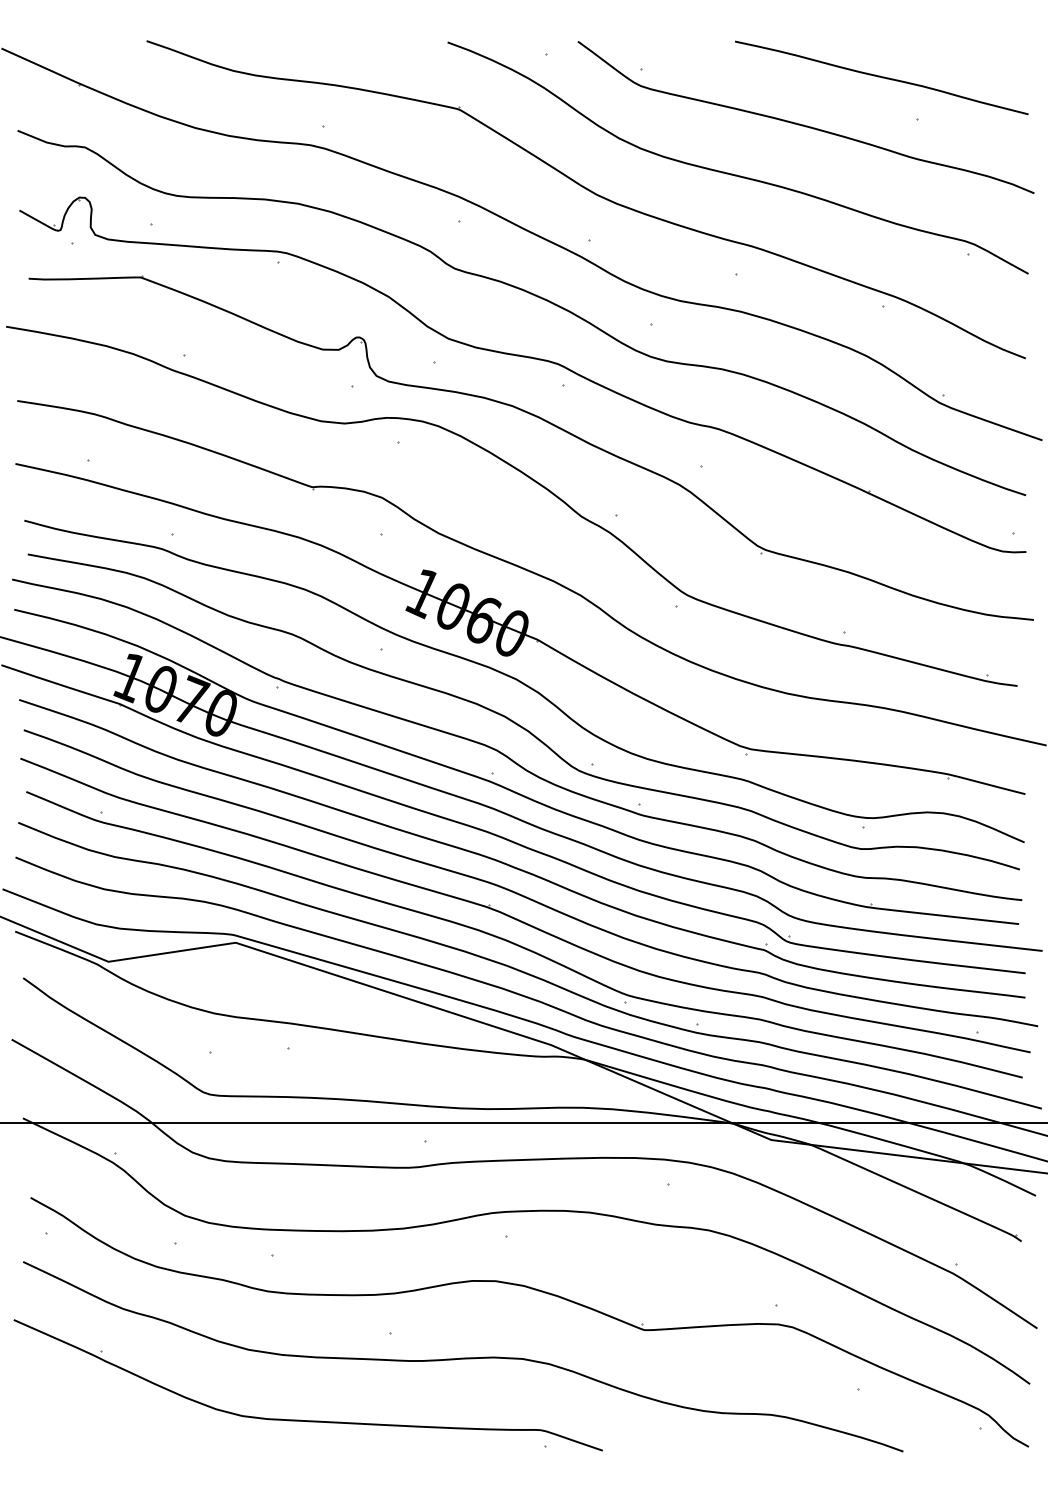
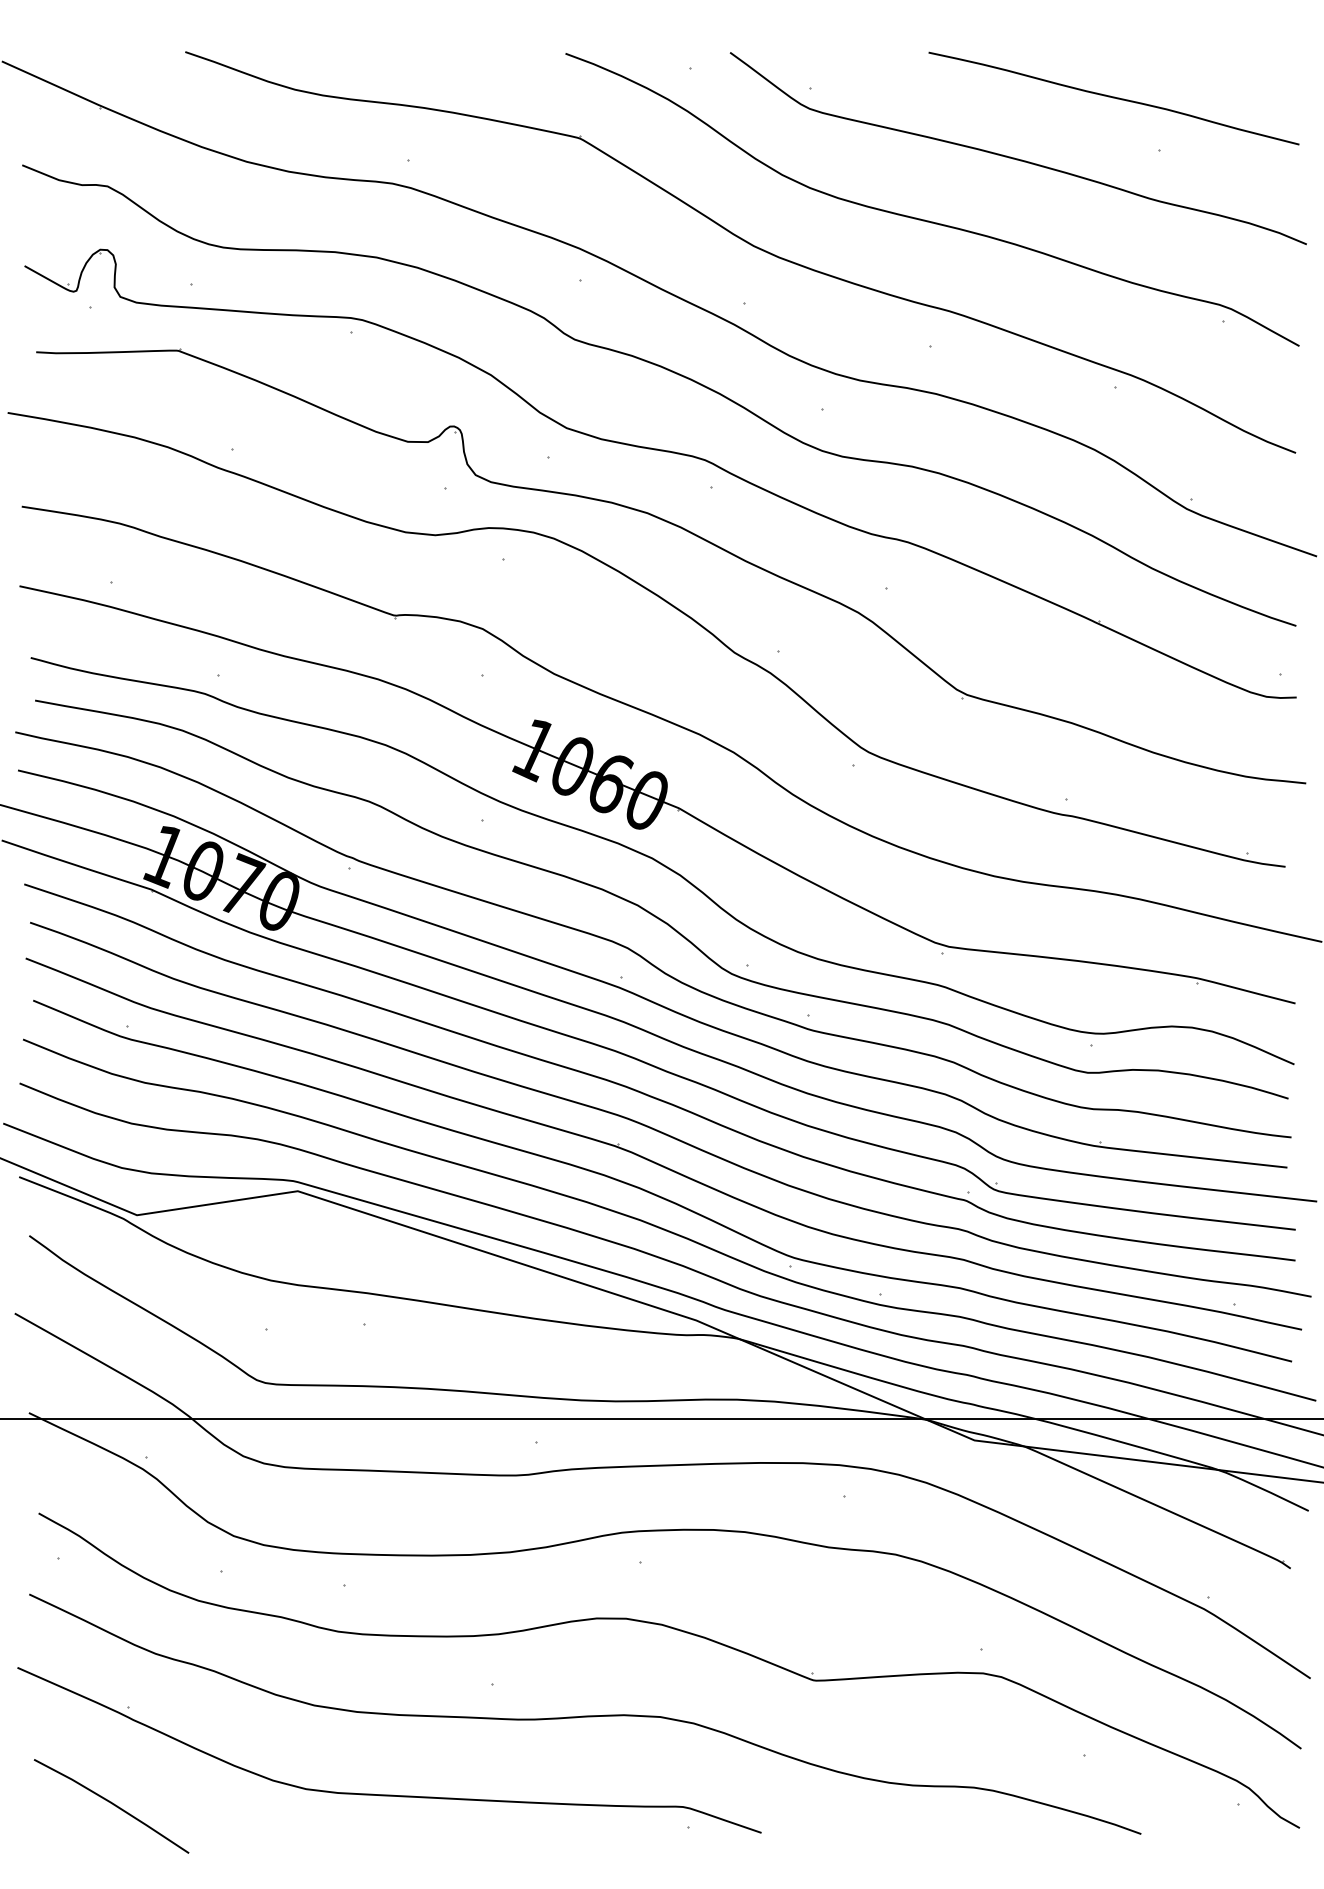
line: (88, 1428) -> (111, 1804), added

